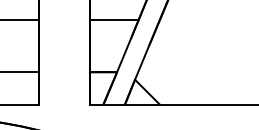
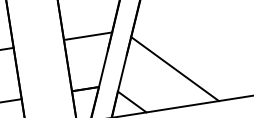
line: (194, 65) -> (174, 68), added

